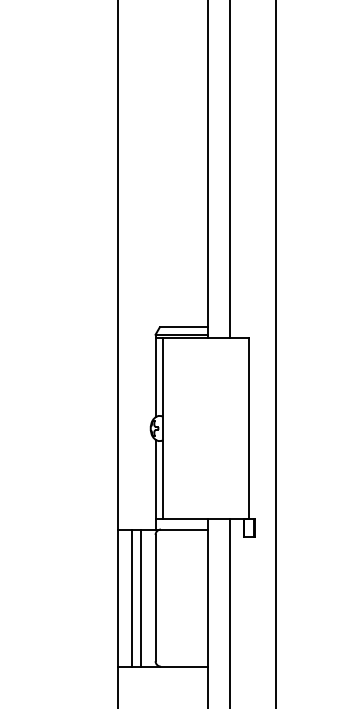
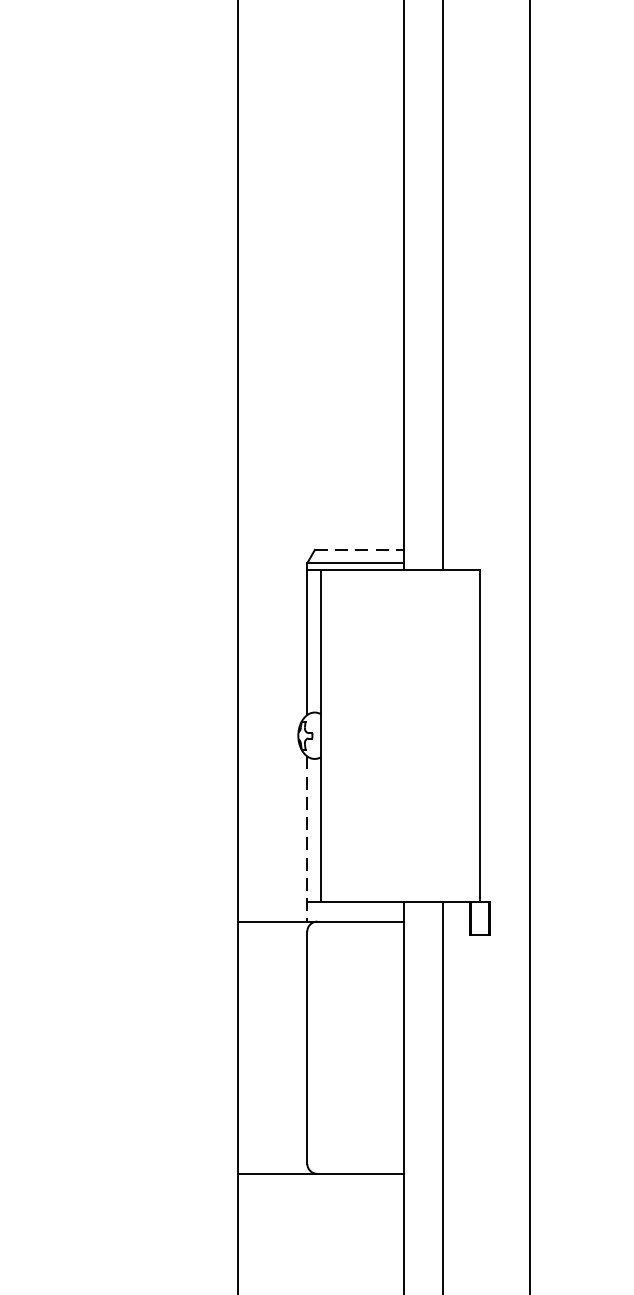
line: (184, 327) -> (360, 549), solid -> dashed
line: (155, 484) -> (307, 838), solid -> dashed
line: (132, 597) -> (264, 1046), removed
line: (141, 597) -> (281, 1046), removed

